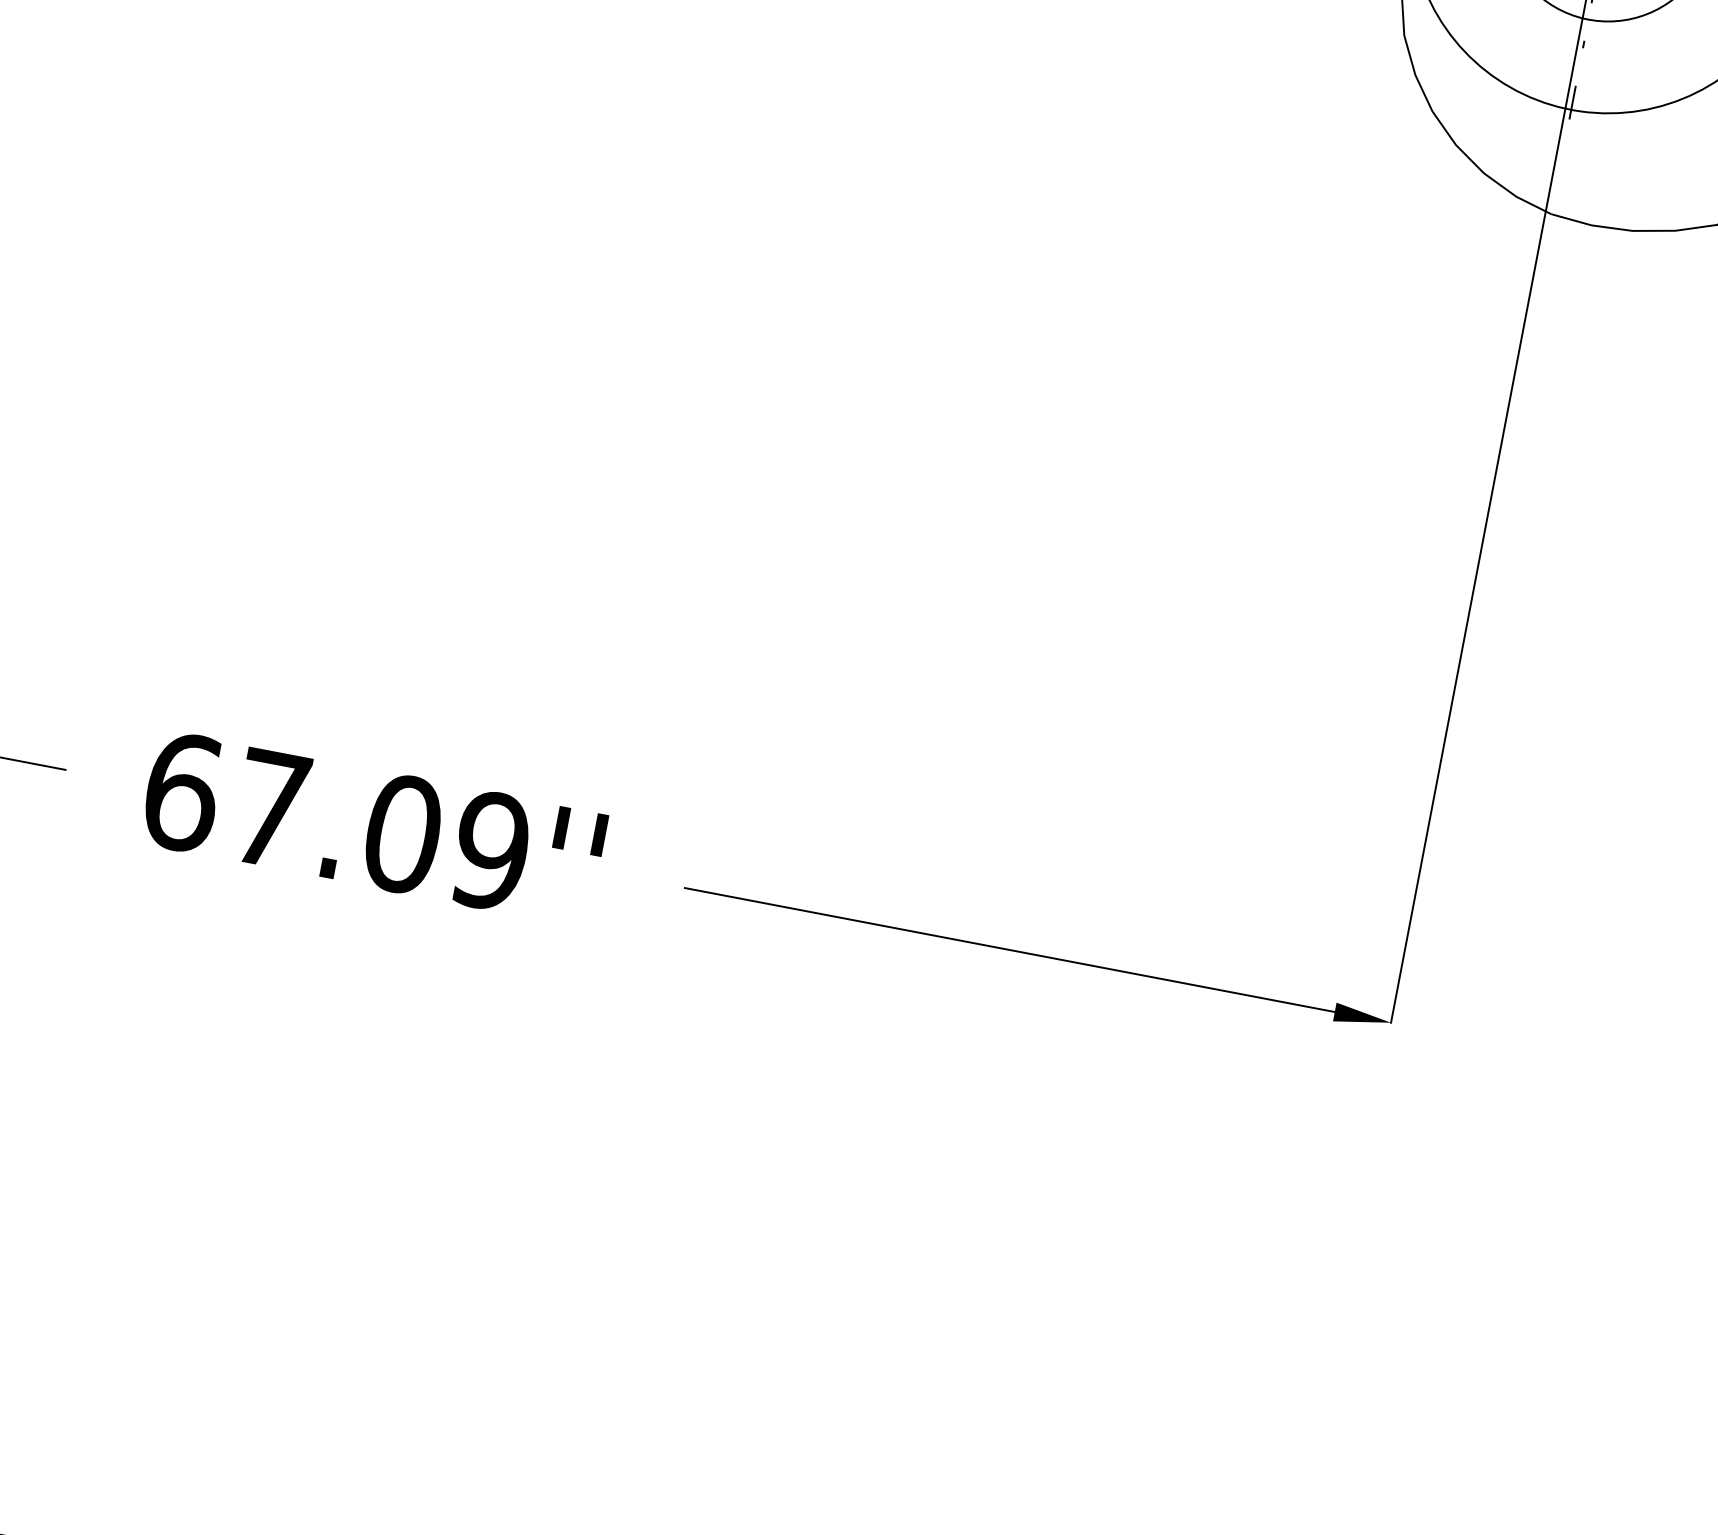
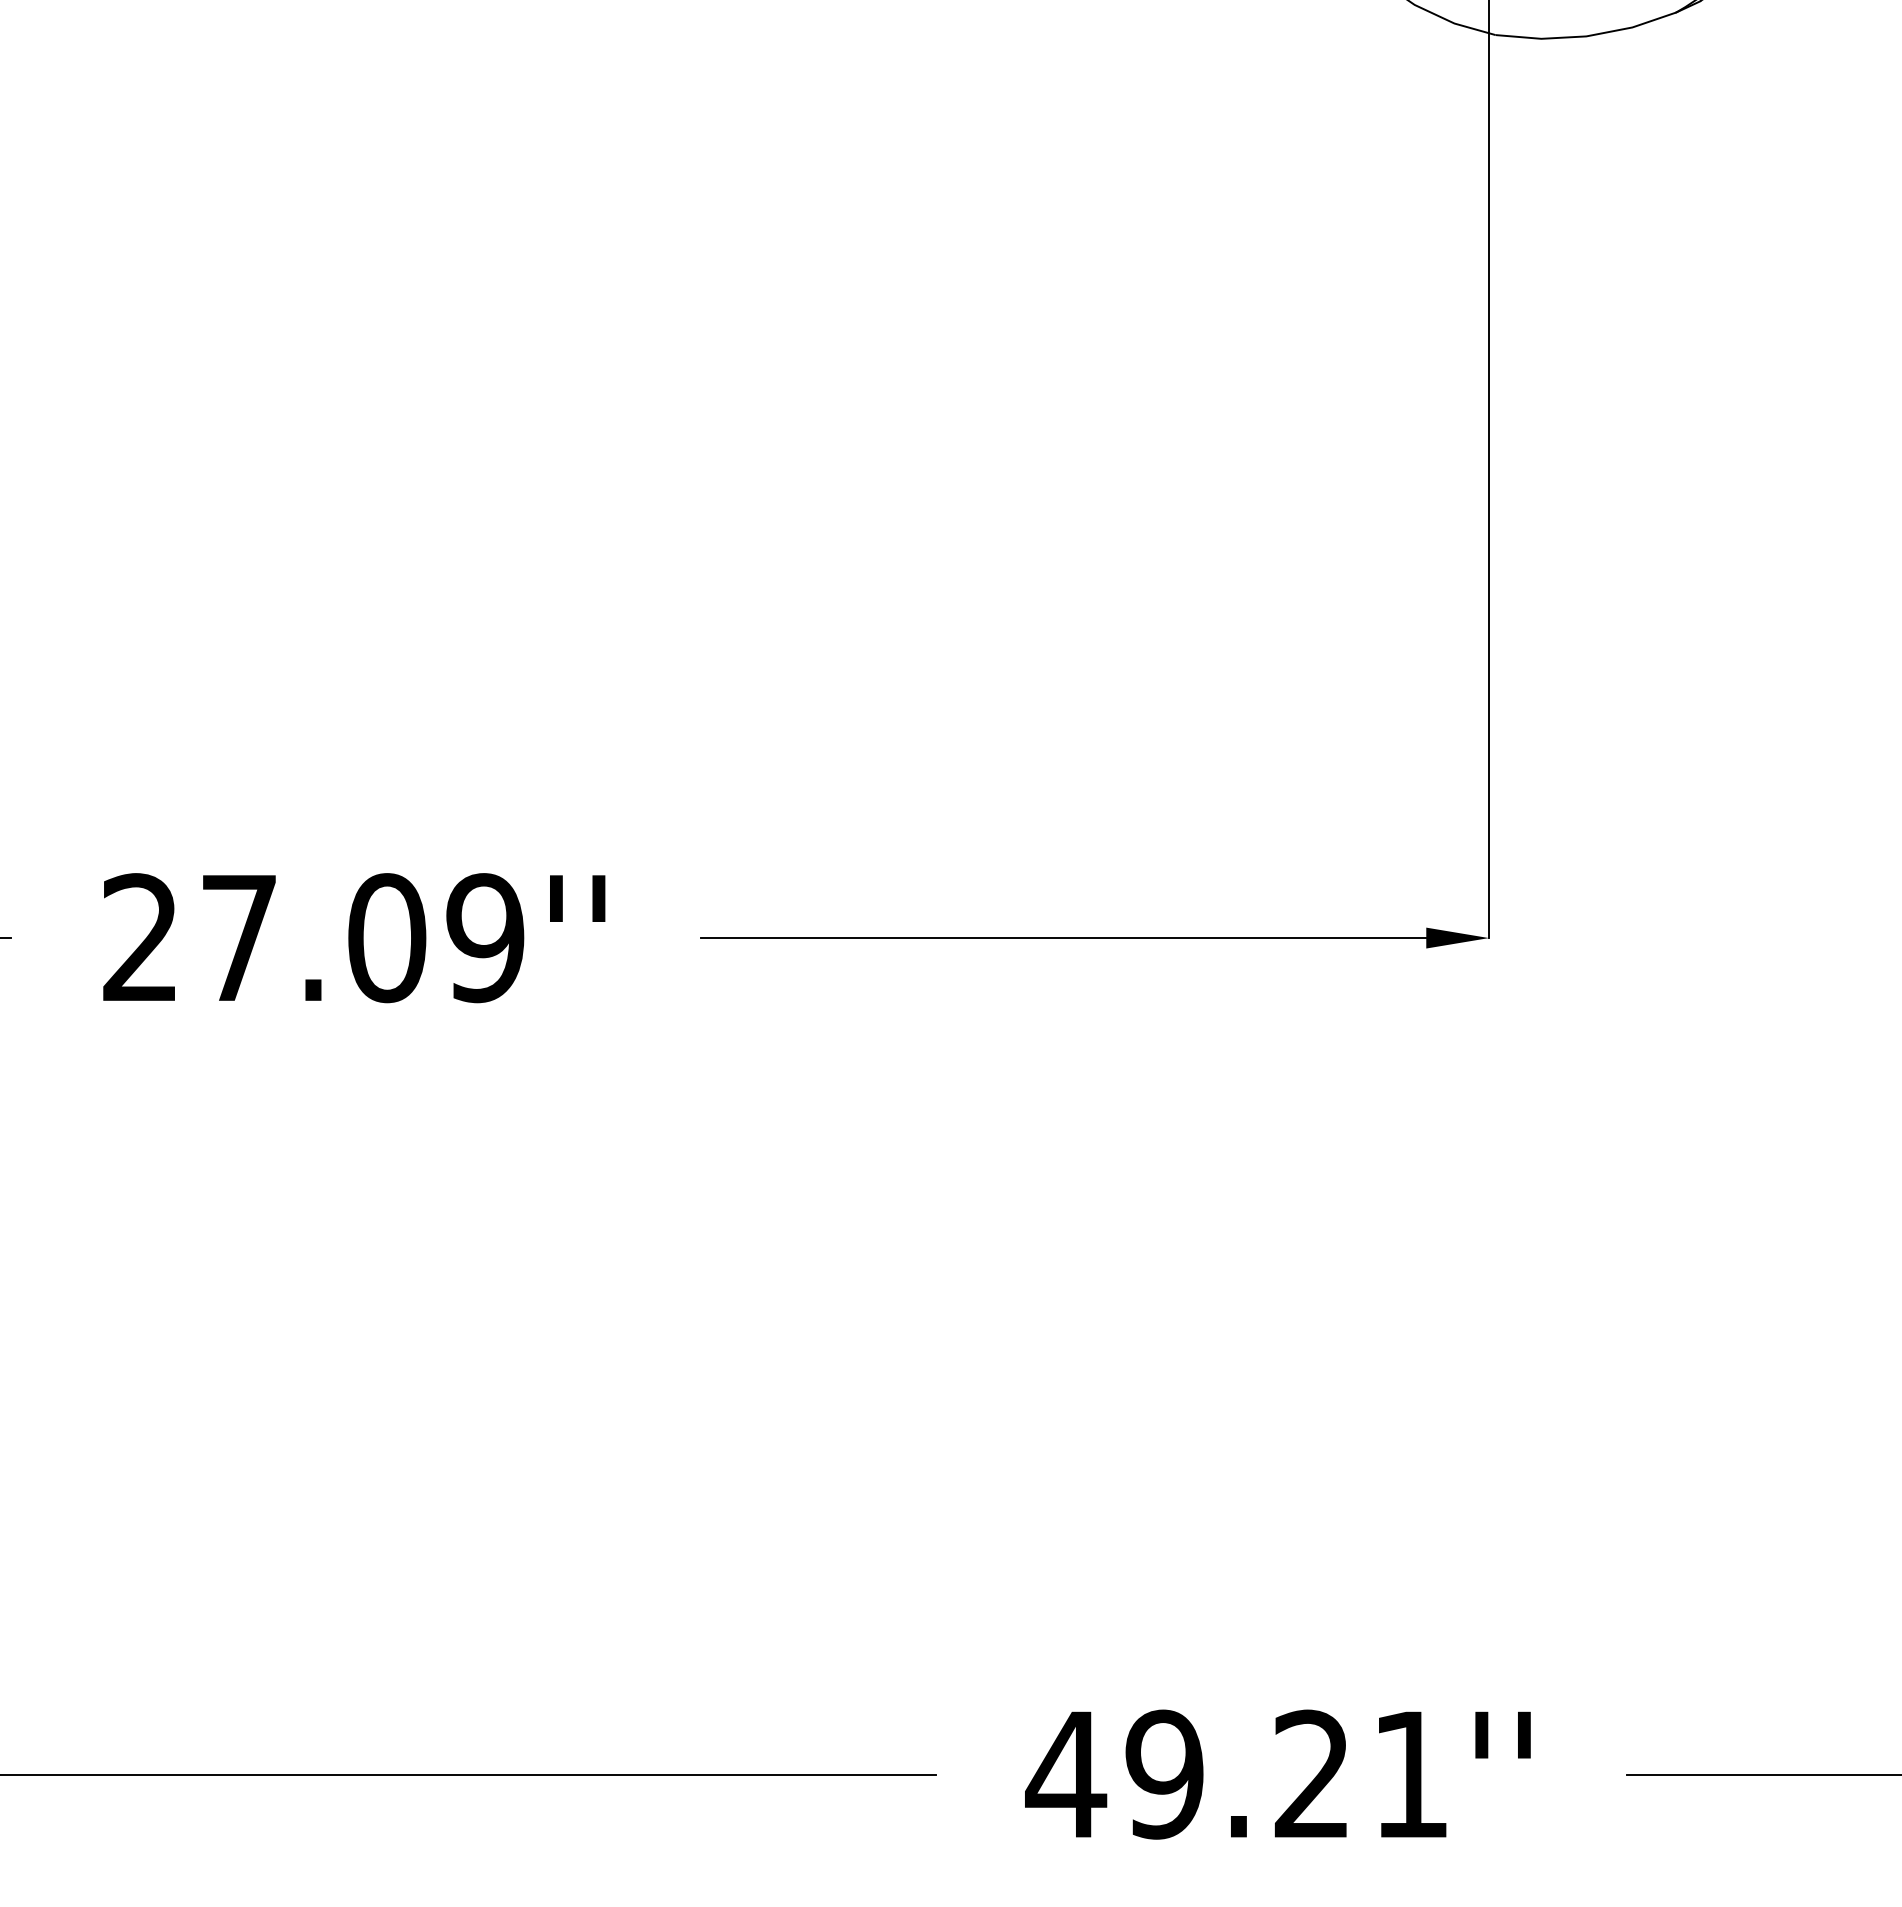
text: (182, 792) -> (141, 938), 67.09'' -> 27.09''

